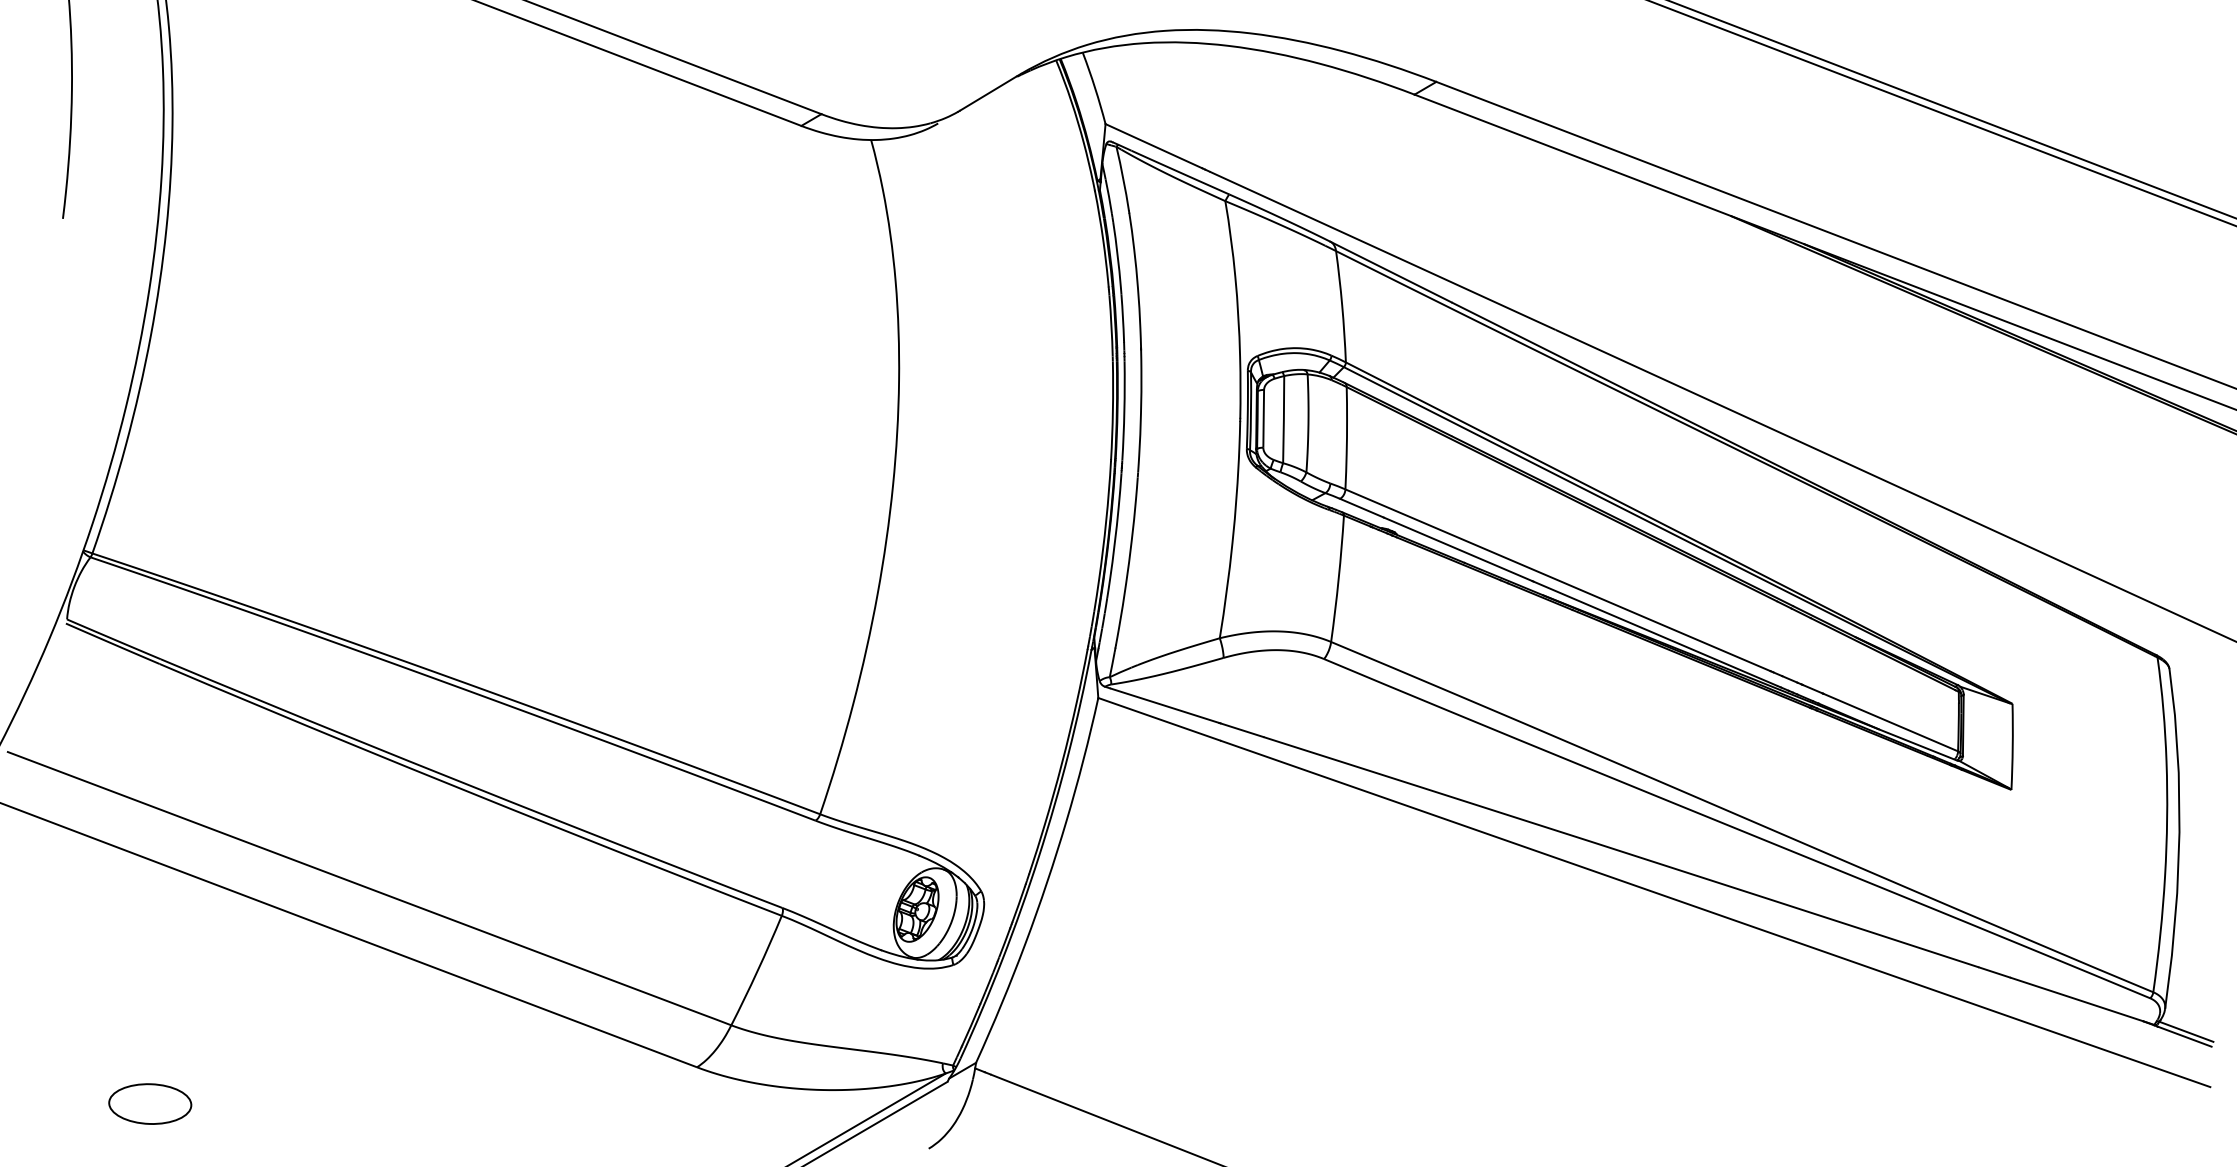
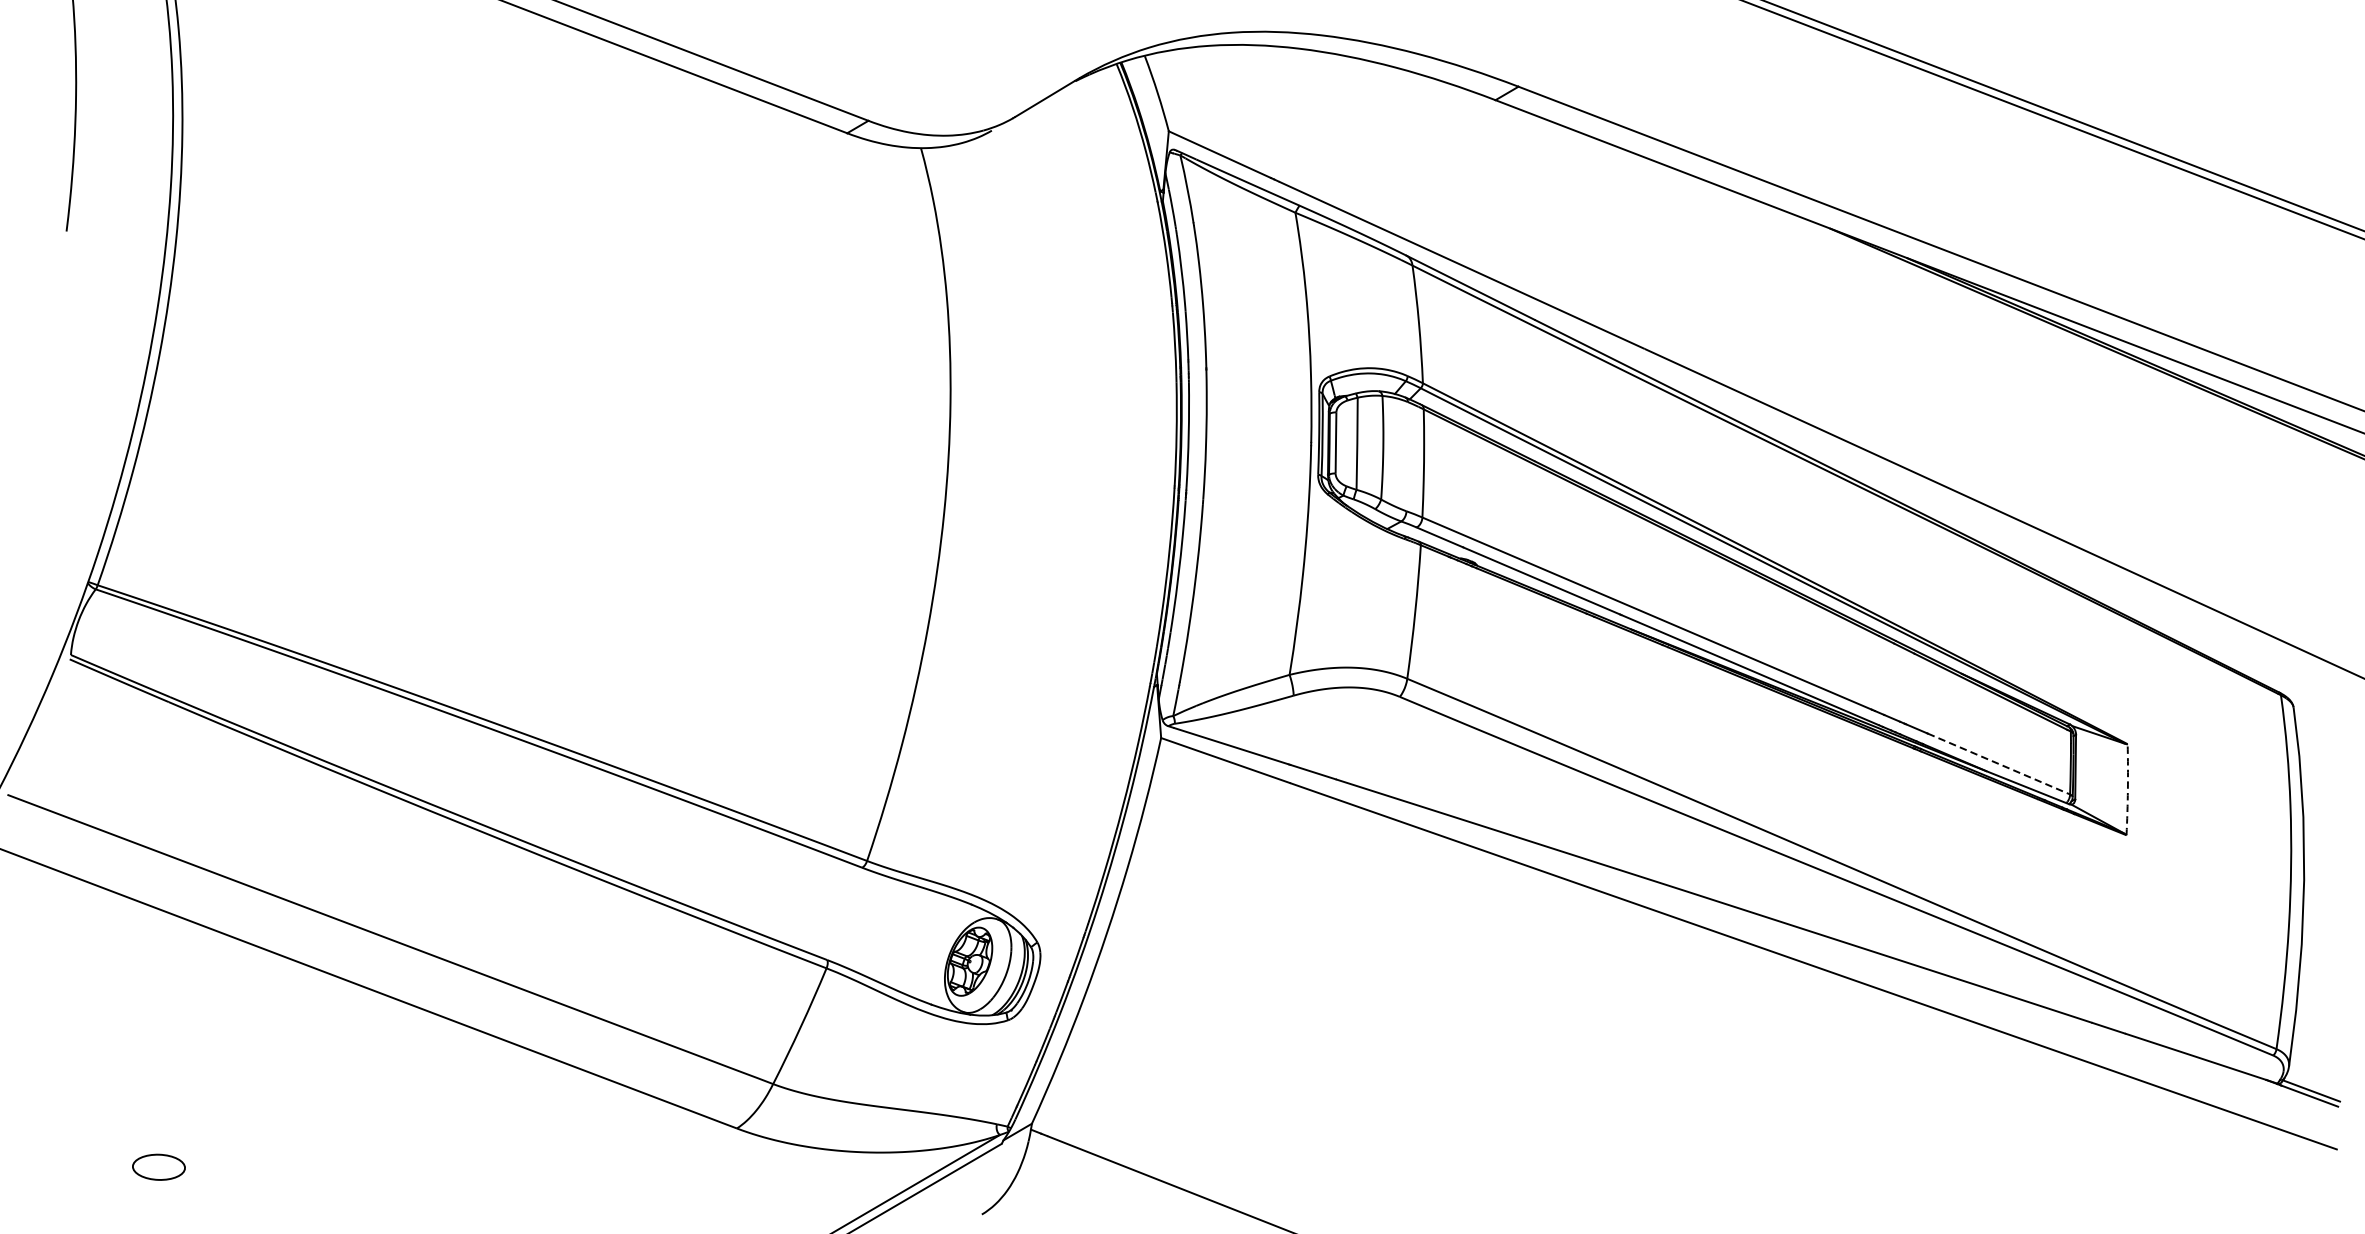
line: (1891, 722) -> (1999, 763), solid -> dashed
arc: (2012, 746) -> (2127, 789), solid -> dashed
part: (150, 1103) -> (159, 1166), size x0.6

